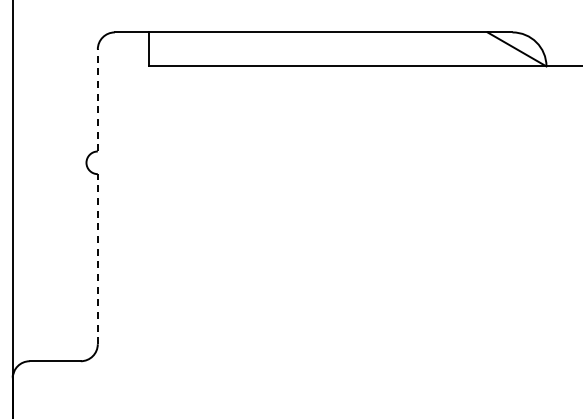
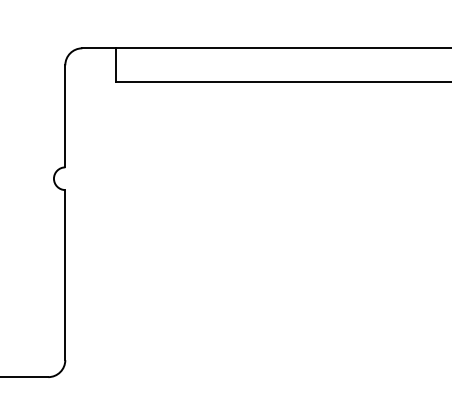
line: (97, 99) -> (65, 115), dashed -> solid
line: (97, 258) -> (65, 274), dashed -> solid

